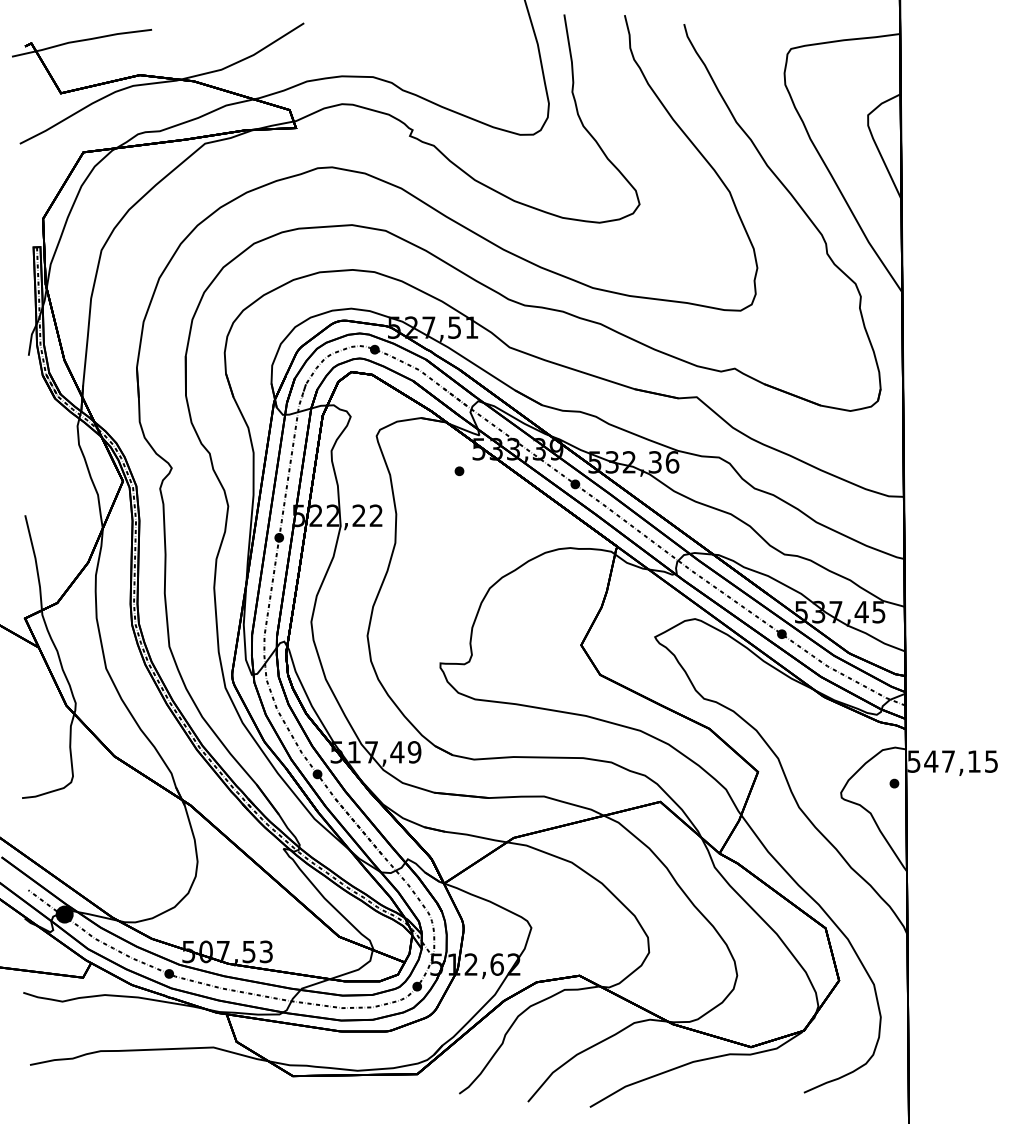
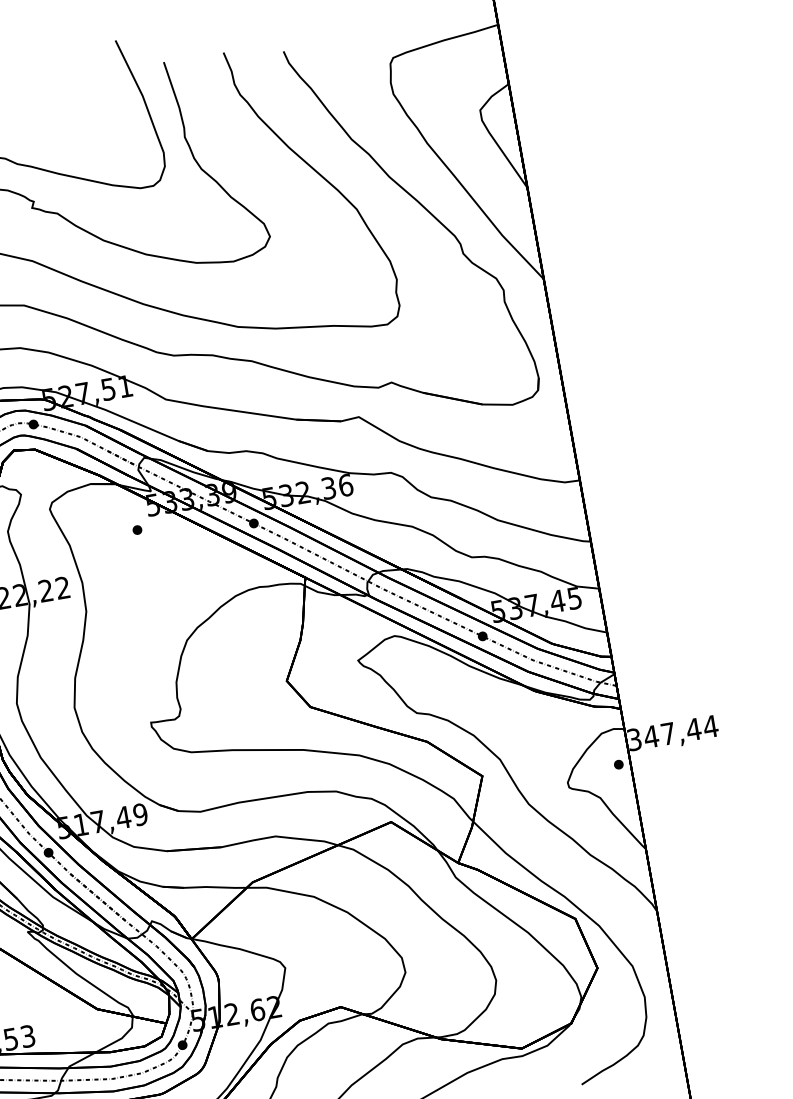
text: (953, 761) -> (673, 732), 547,15 -> 347,44

